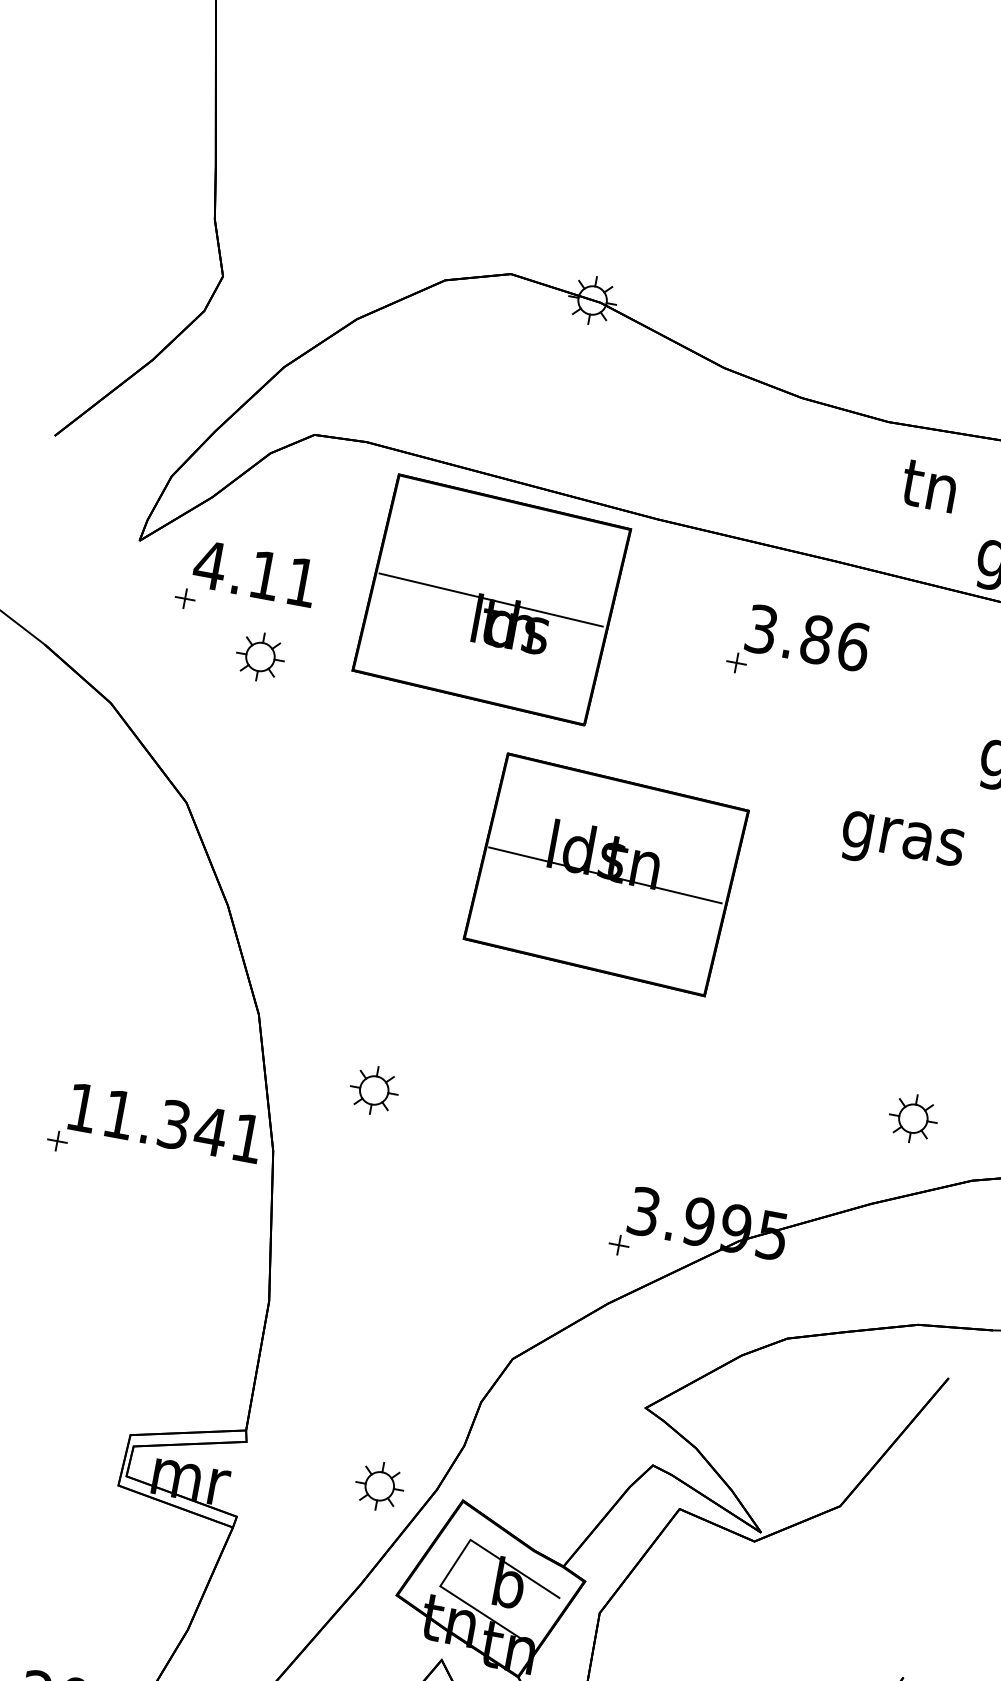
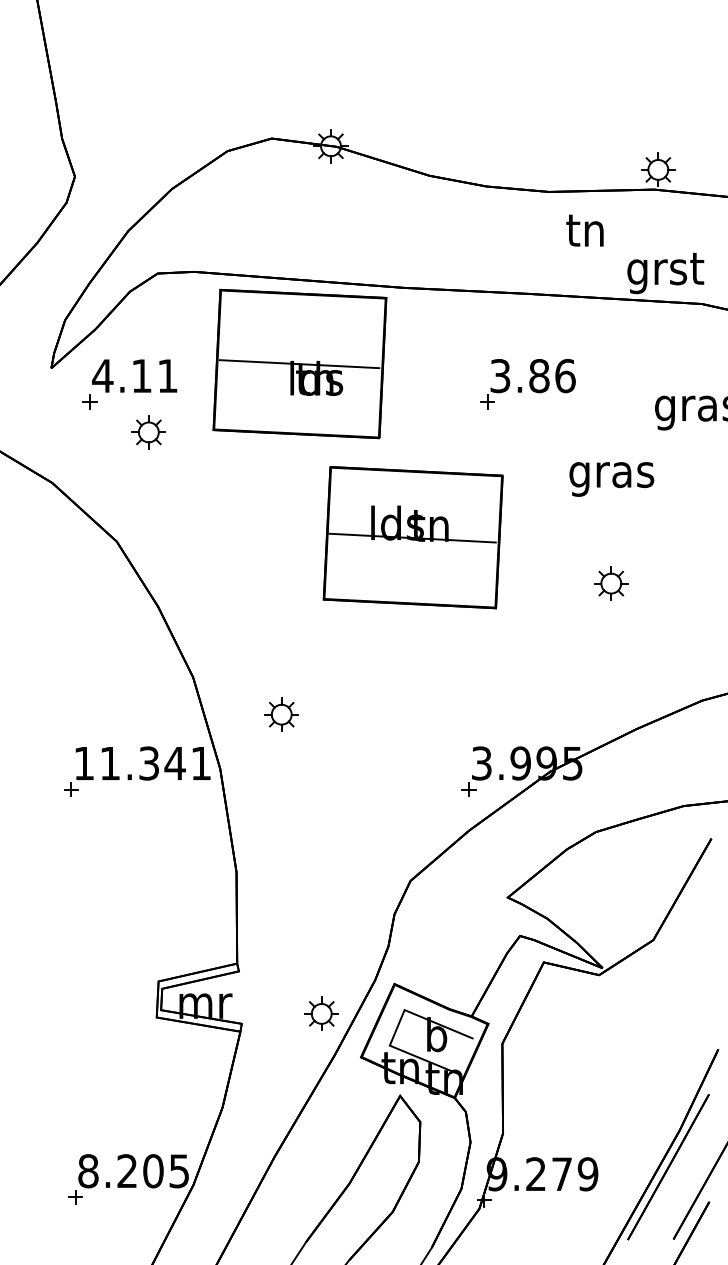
part: (797, 648) -> (527, 384), moved
part: (913, 1118) -> (611, 583), moved
part: (379, 1485) -> (321, 1013), moved

